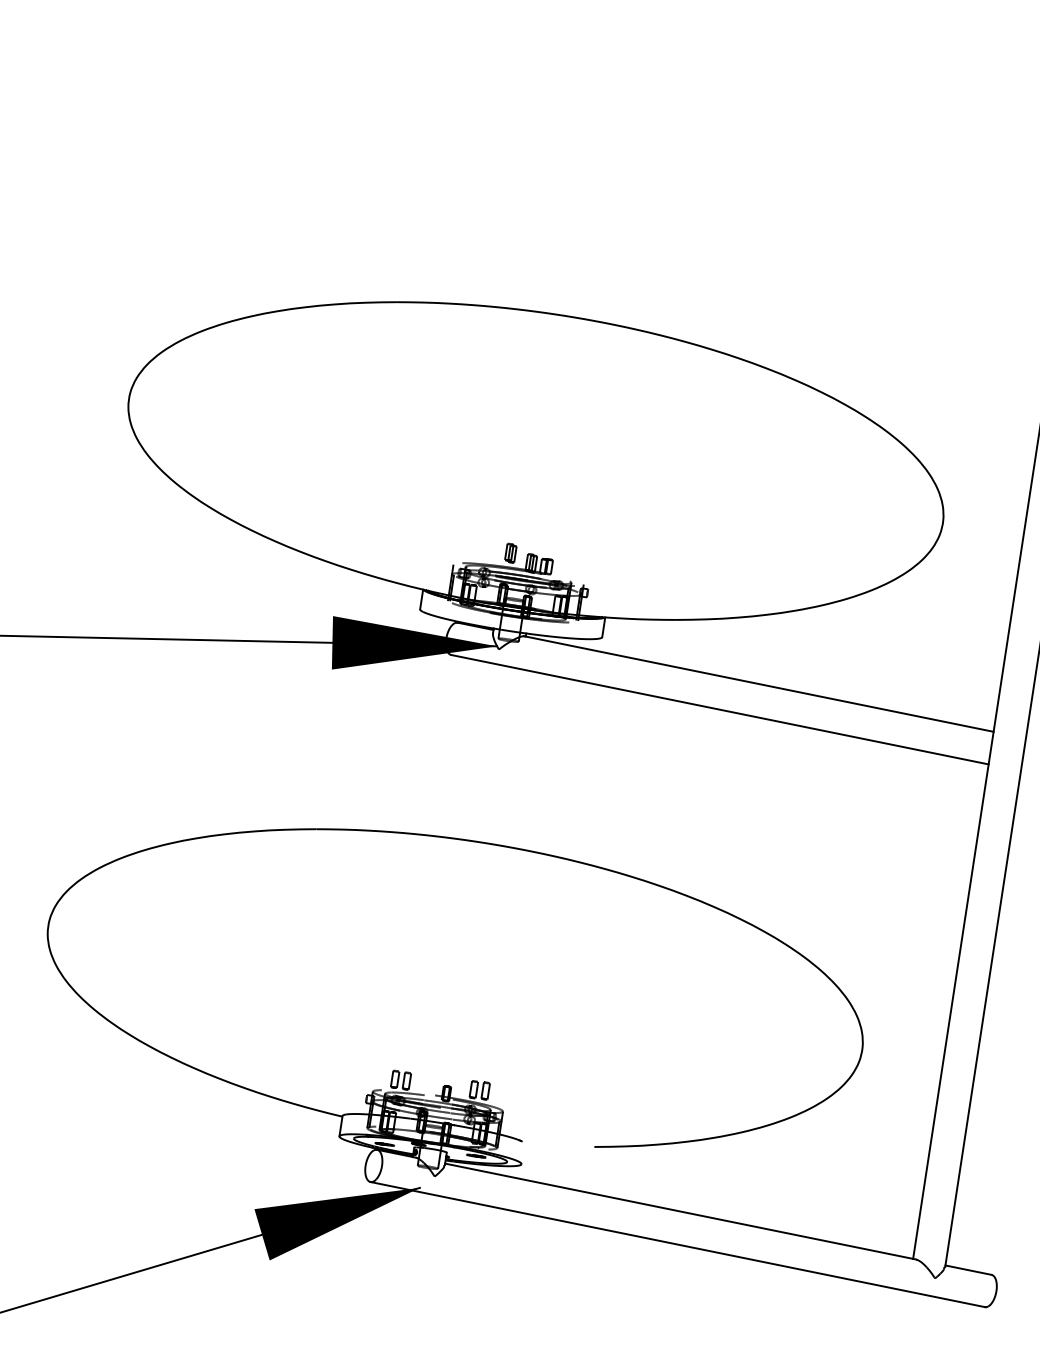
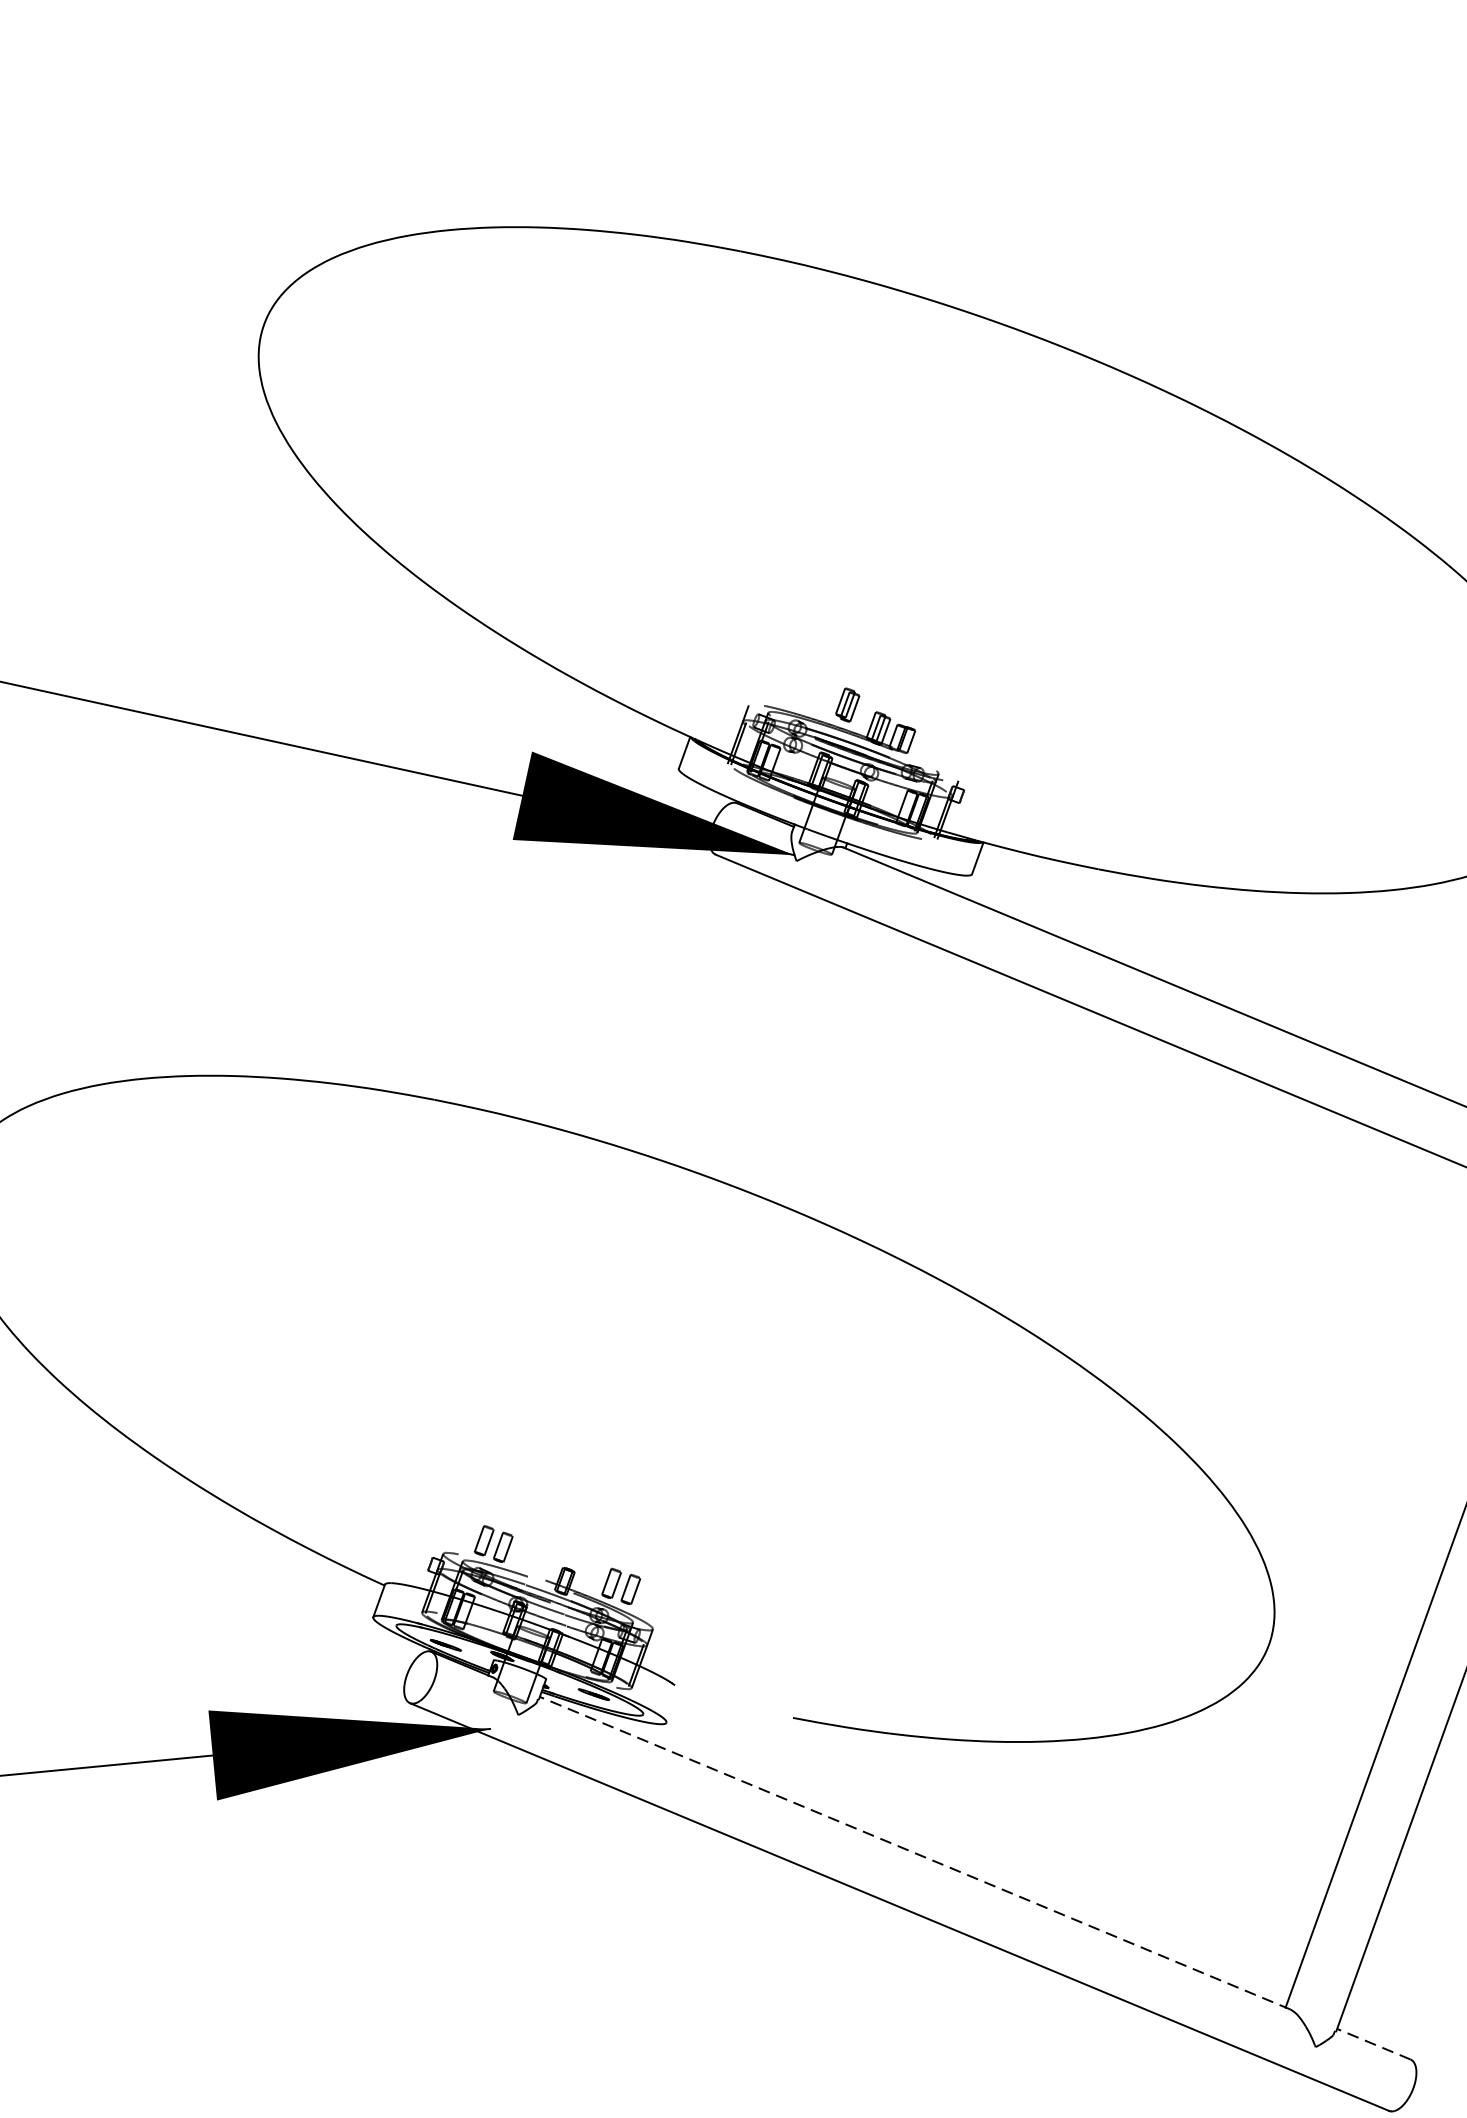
line: (680, 1211) -> (914, 1853), solid -> dashed
line: (968, 1270) -> (1373, 2044), solid -> dashed

